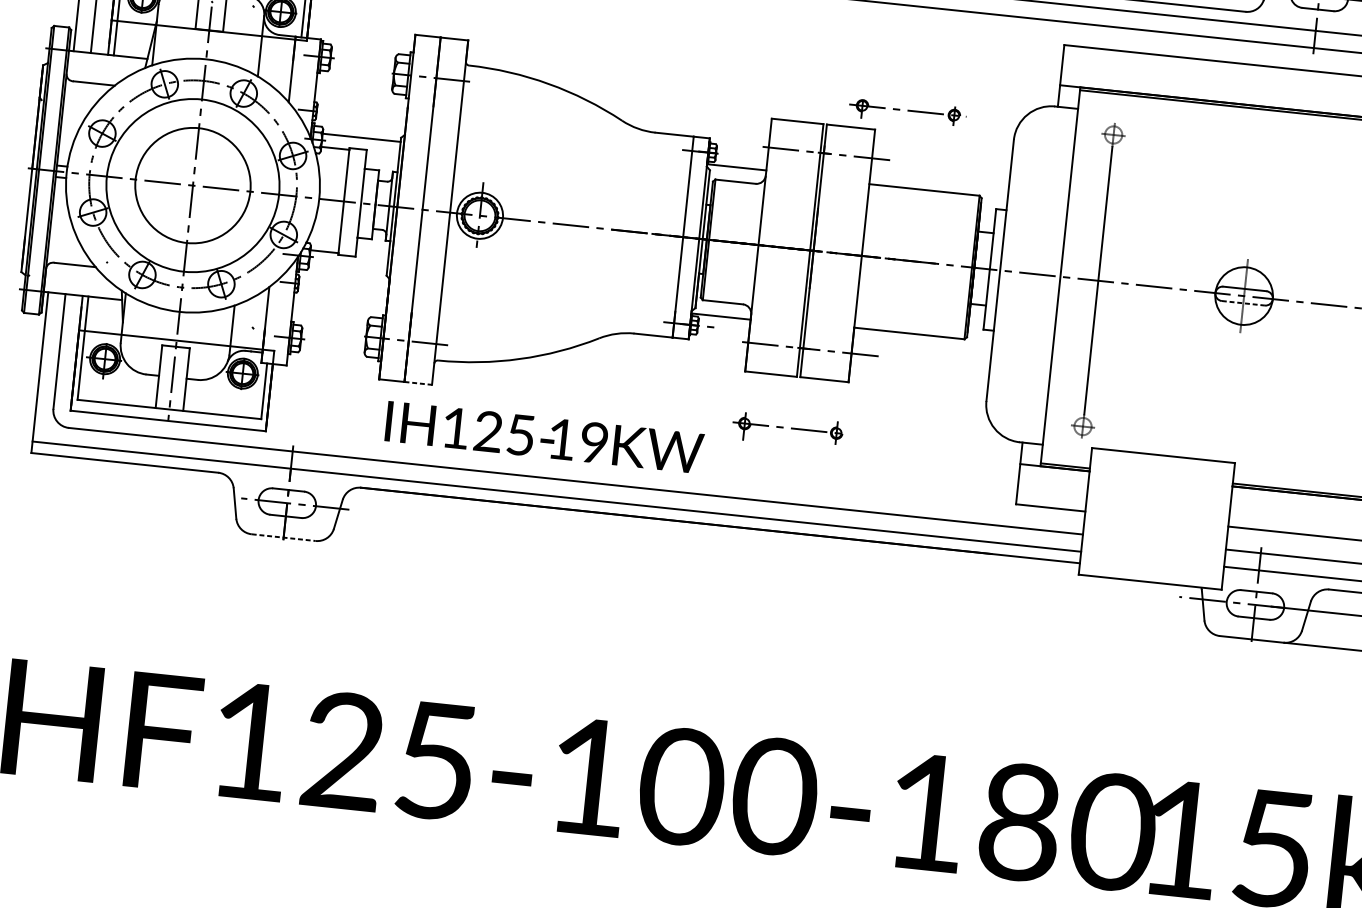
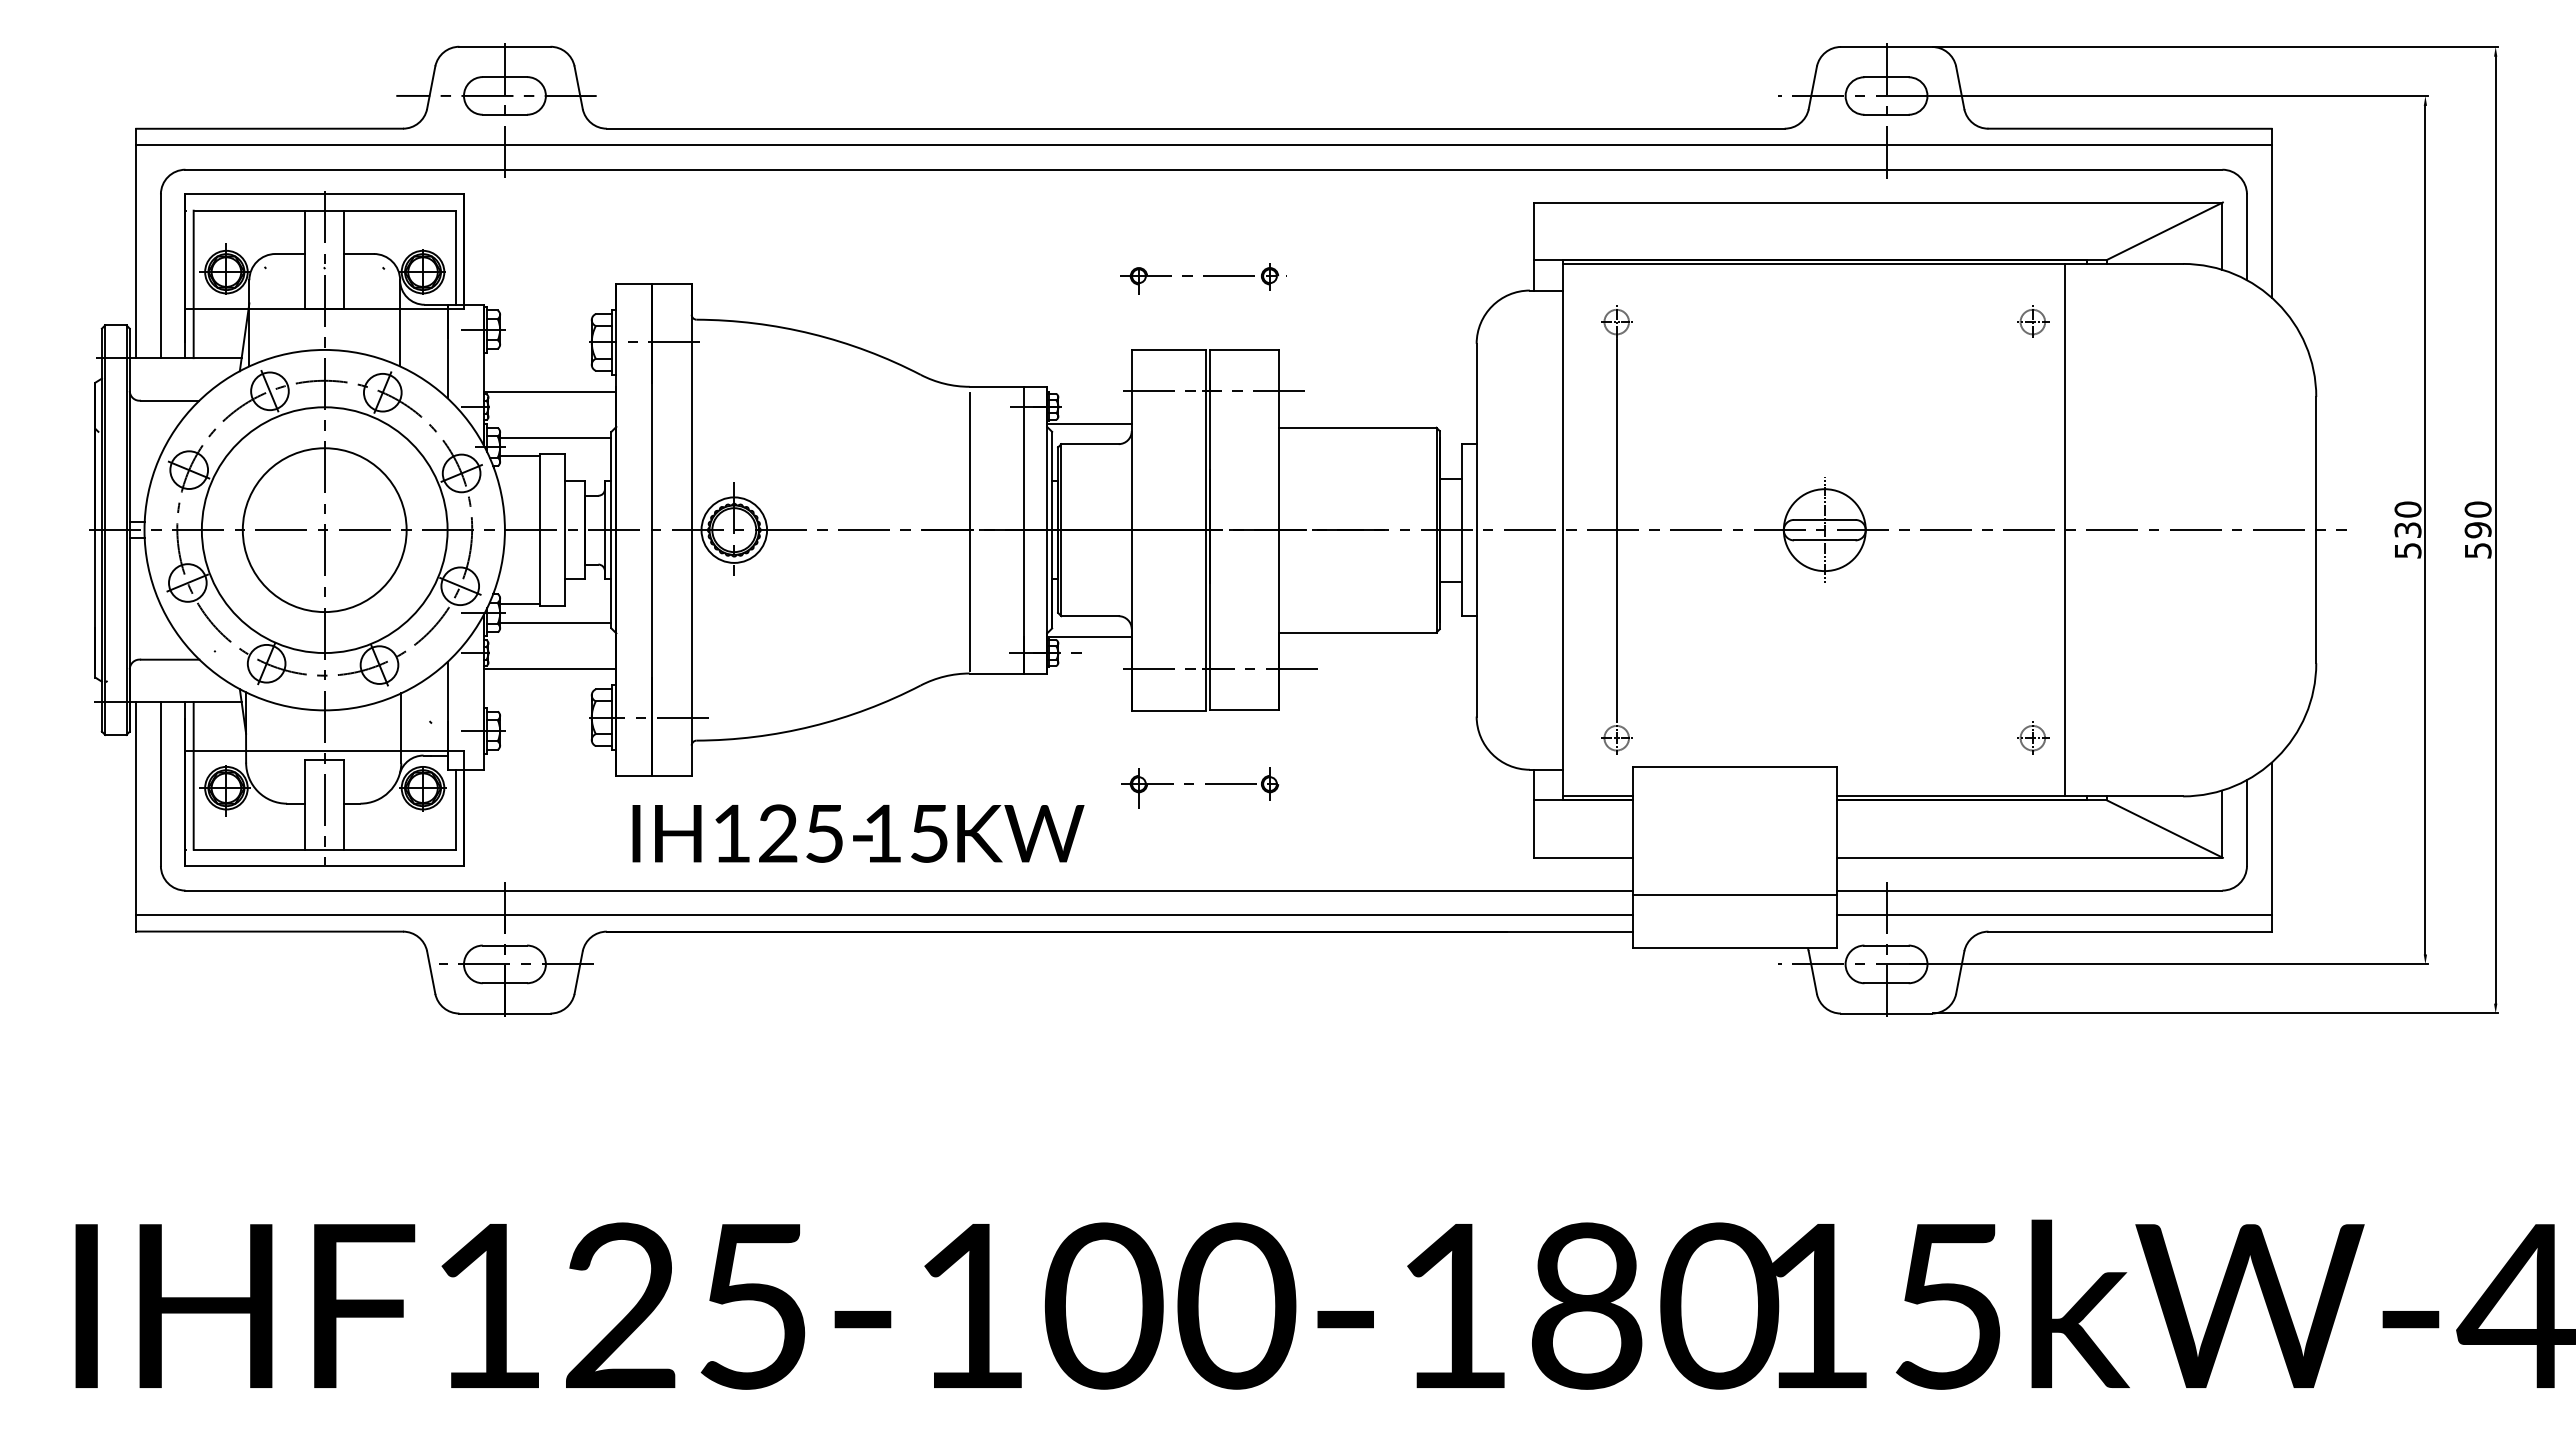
line: (360, 105) -> (549, 391), added
part: (907, 112) -> (1203, 278), moved
line: (644, 234) -> (969, 531), added
line: (347, 267) -> (555, 622), added
line: (340, 299) -> (549, 668), added
line: (1243, 303) -> (1824, 540), dashed -> solid
line: (418, 383) -> (672, 775), dashed -> solid
text: (593, 442) -> (928, 833), 19 -> 15
line: (283, 537) -> (504, 1013), dashed -> solid
line: (1153, 545) -> (1734, 895), added

